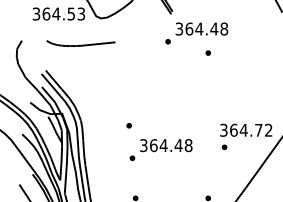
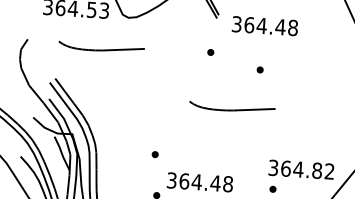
text: (201, 28) -> (264, 25), moved
curve: (187, 85) -> (231, 108), added
text: (258, 129) -> (316, 169), 364.72 -> 364.82

